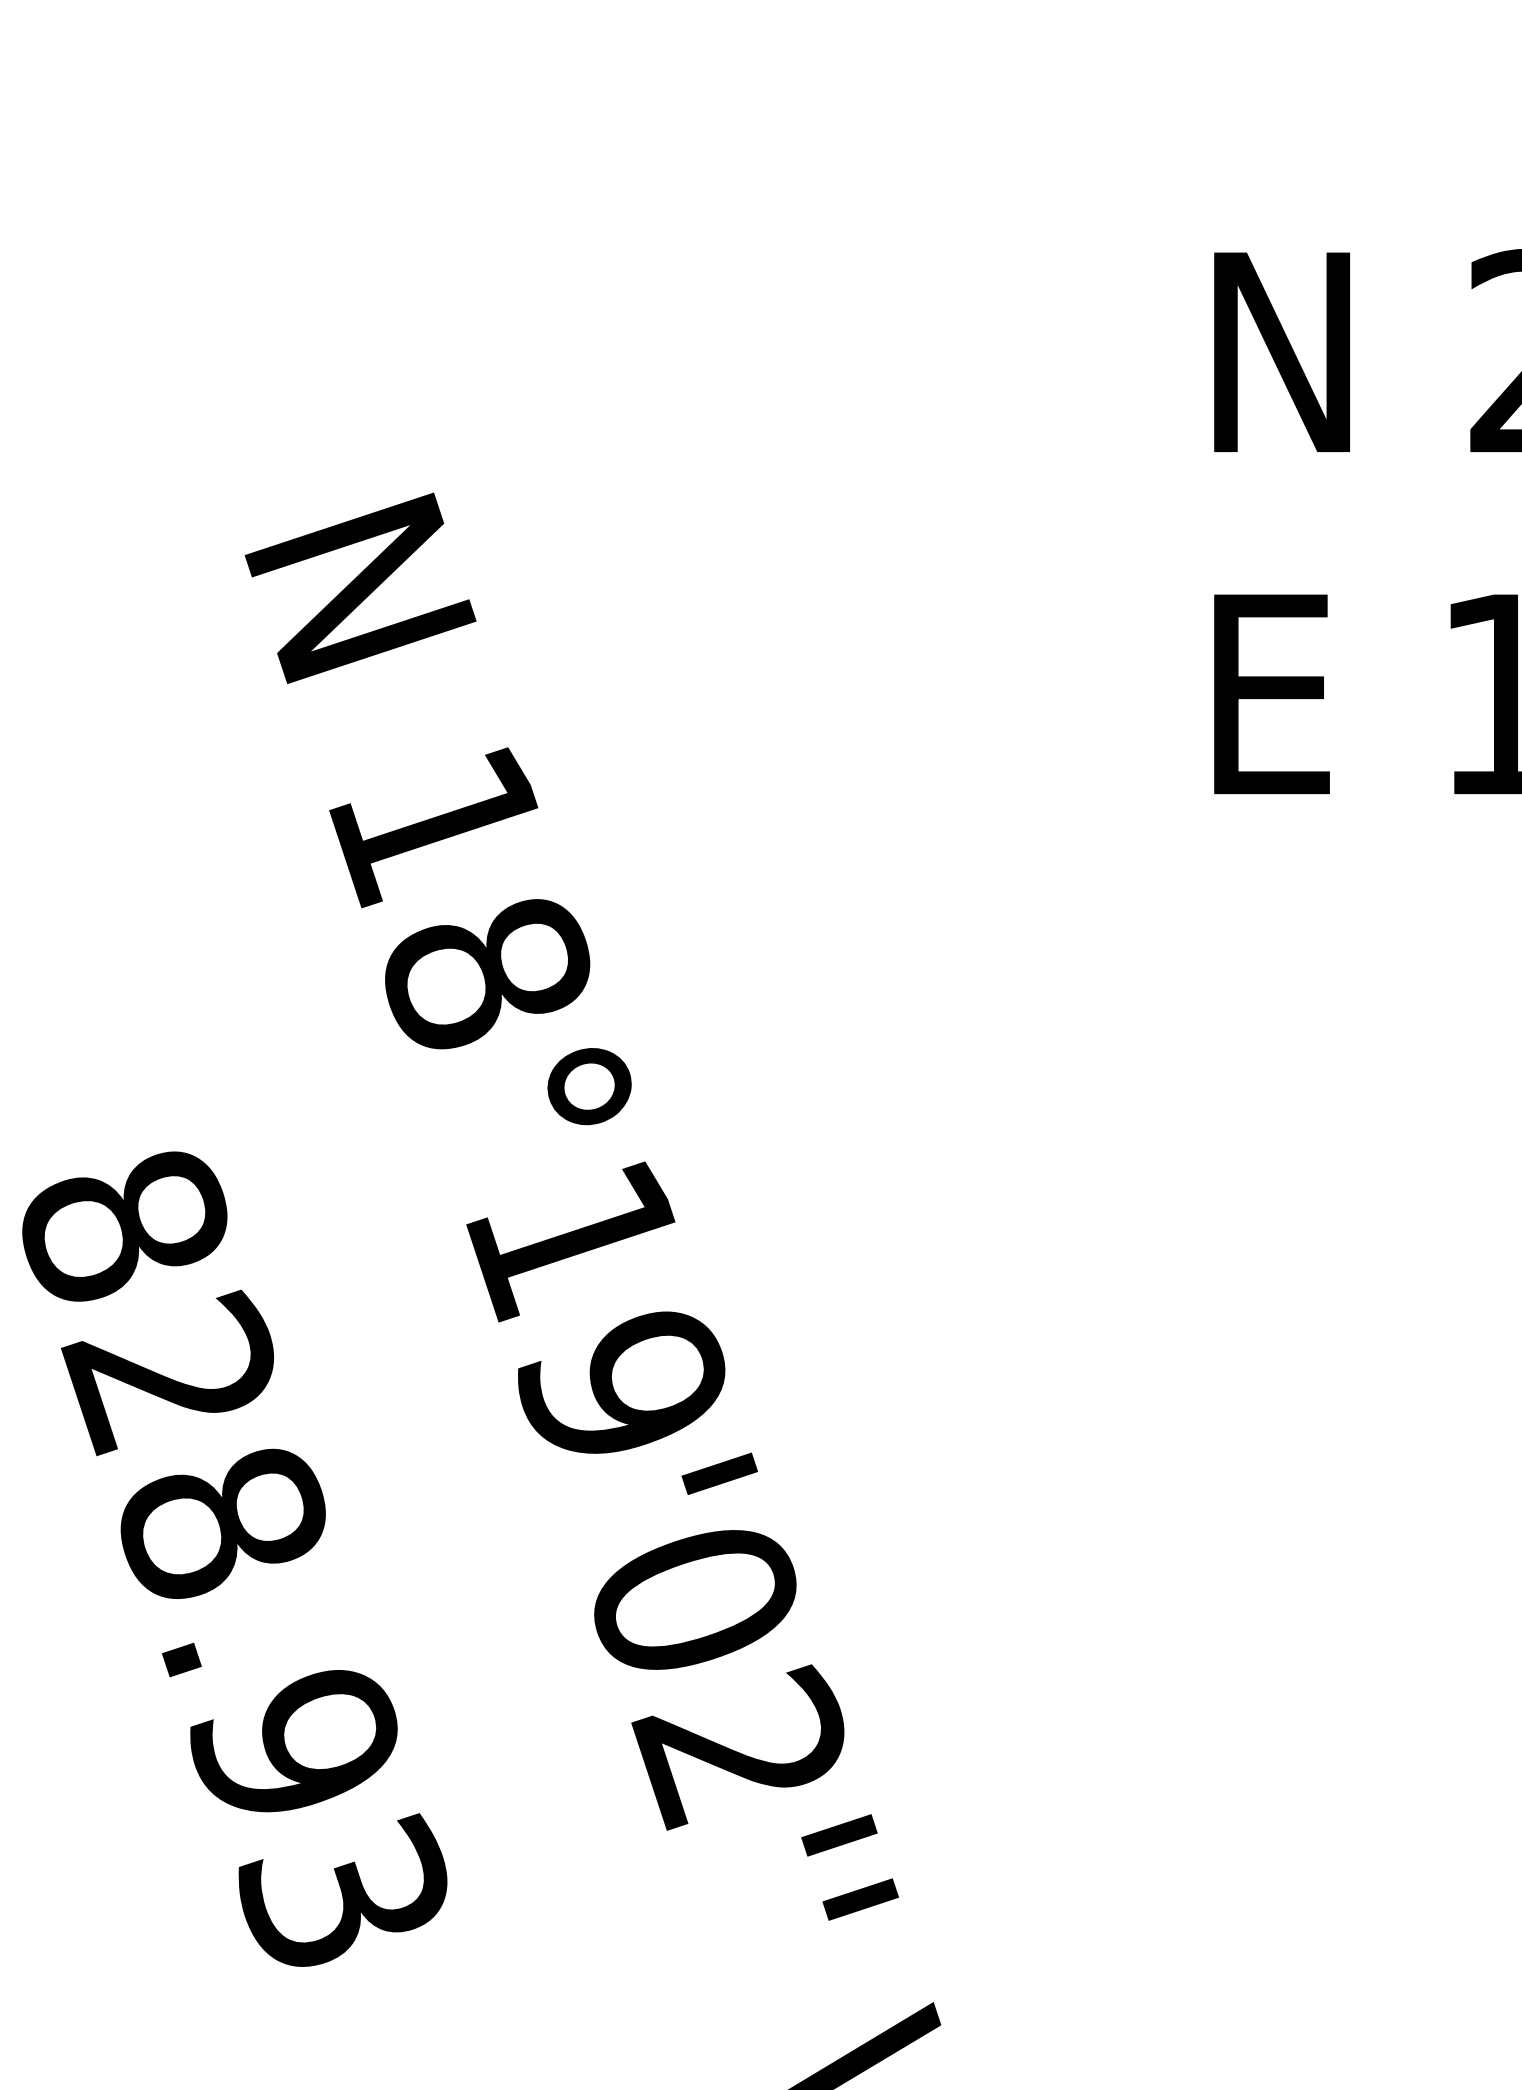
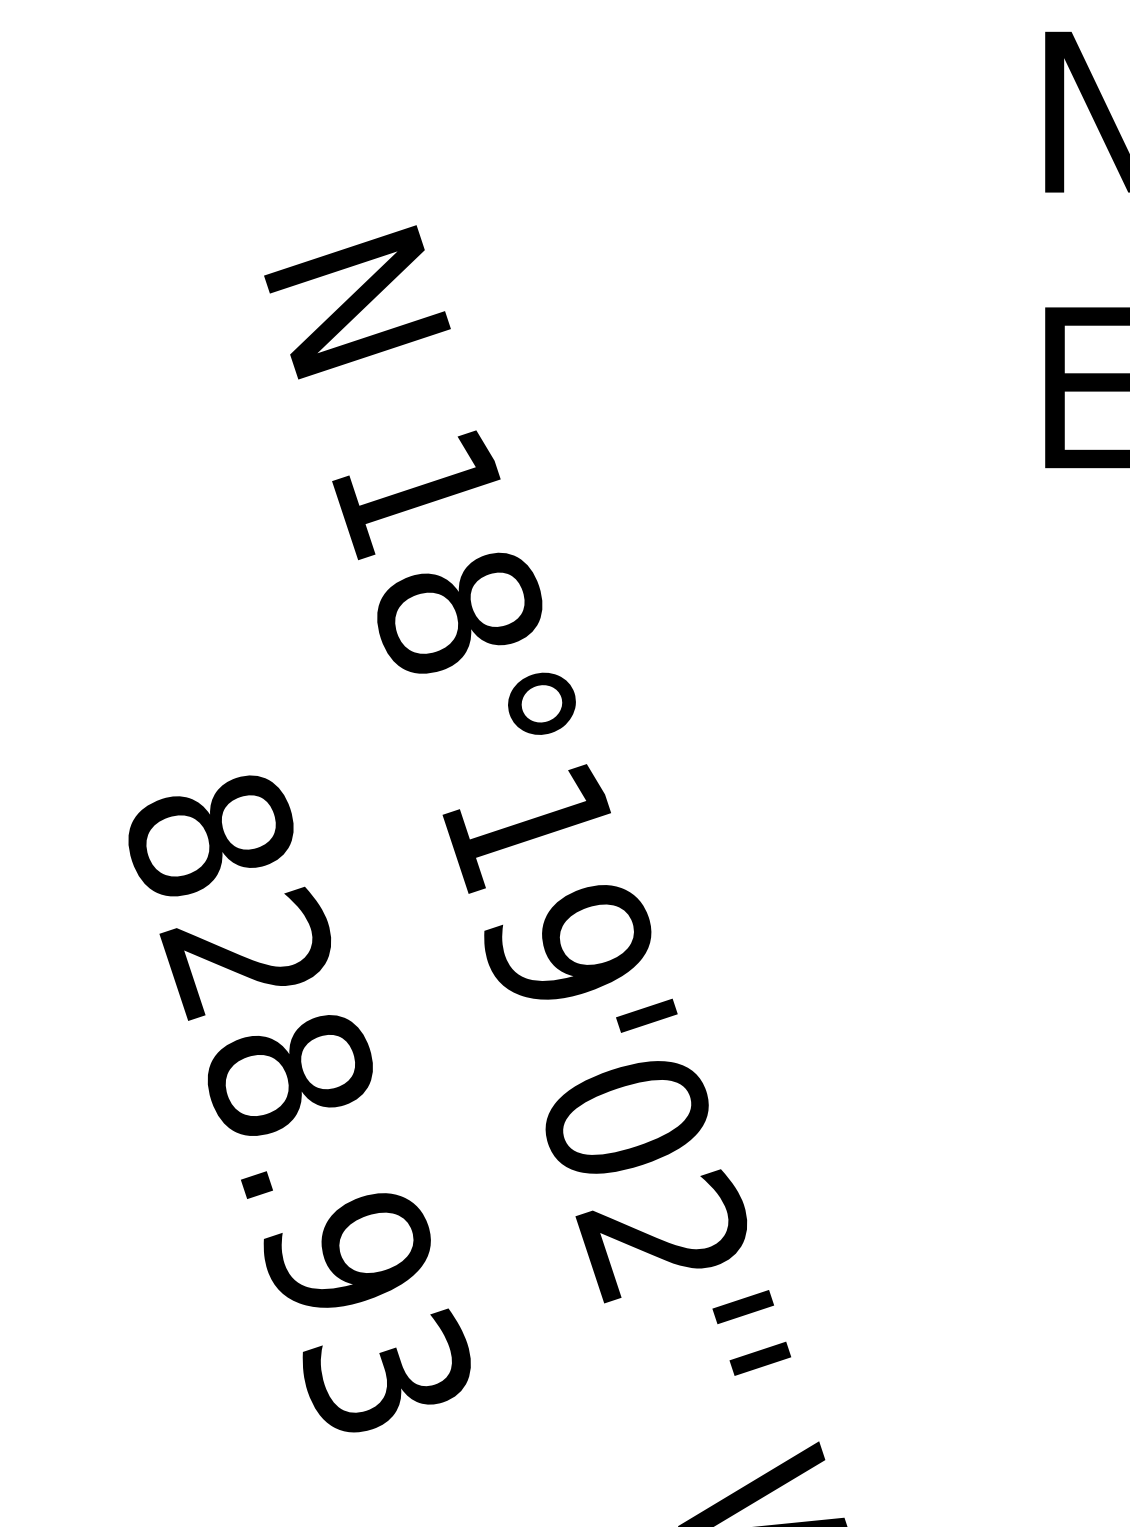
text: (234, 1558) -> (299, 1103), moved

